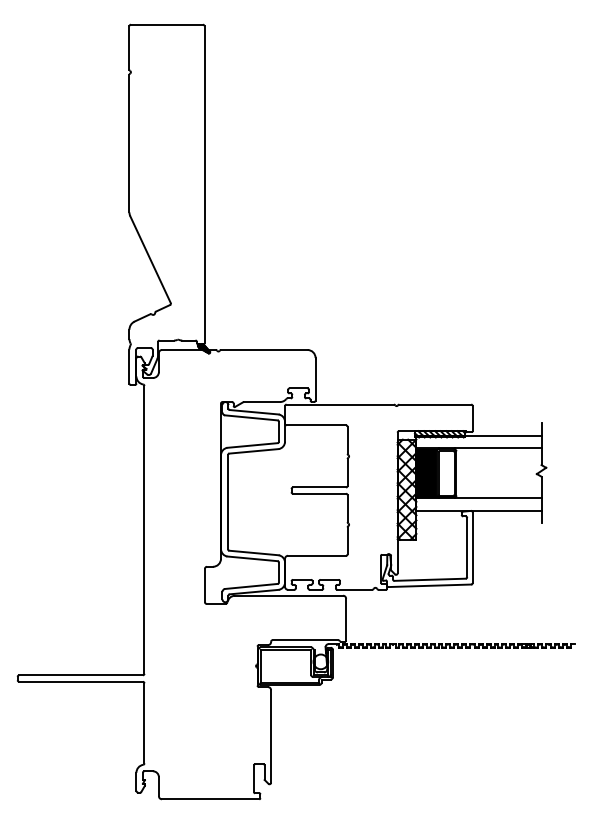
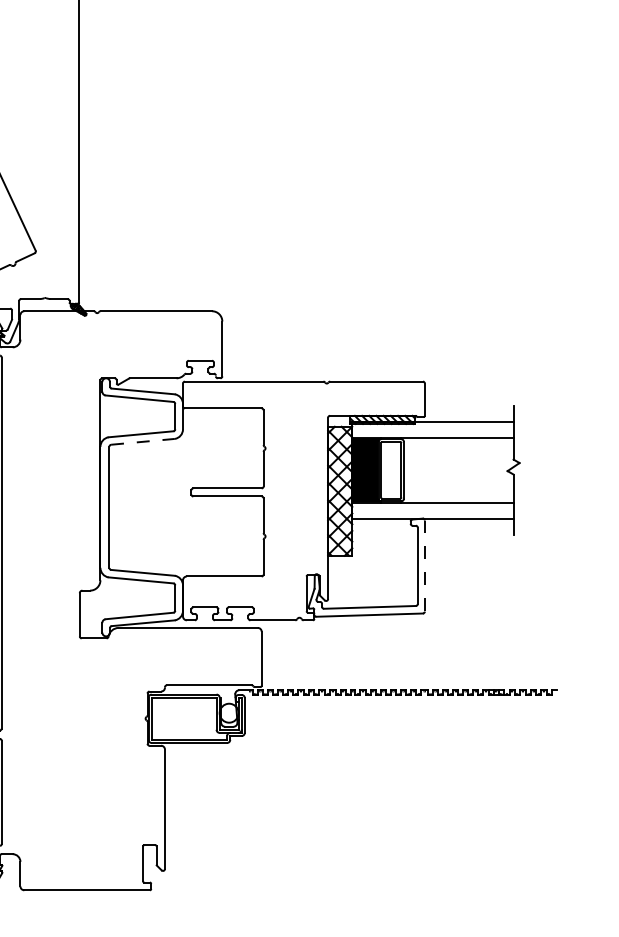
line: (254, 451) -> (143, 442), solid -> dashed
line: (472, 548) -> (424, 567), solid -> dashed

